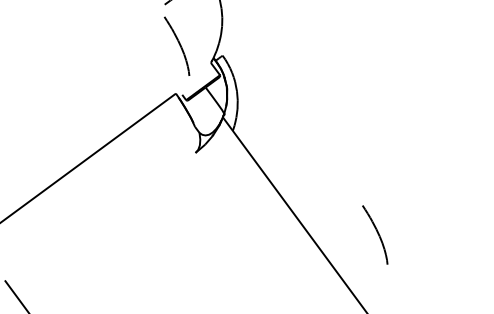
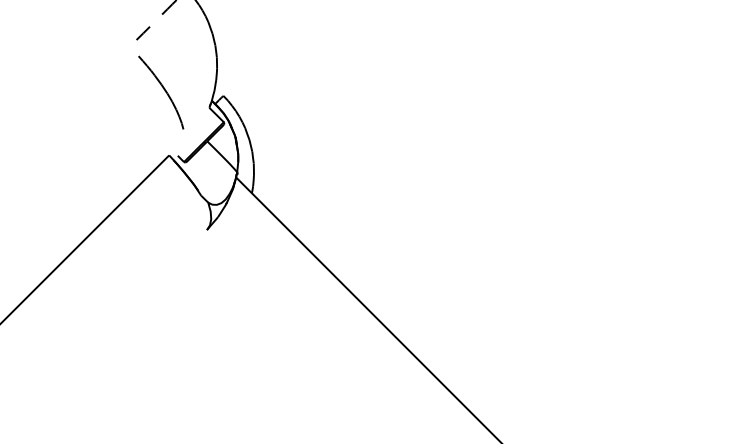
part: (375, 234) -> (461, 302), removed

